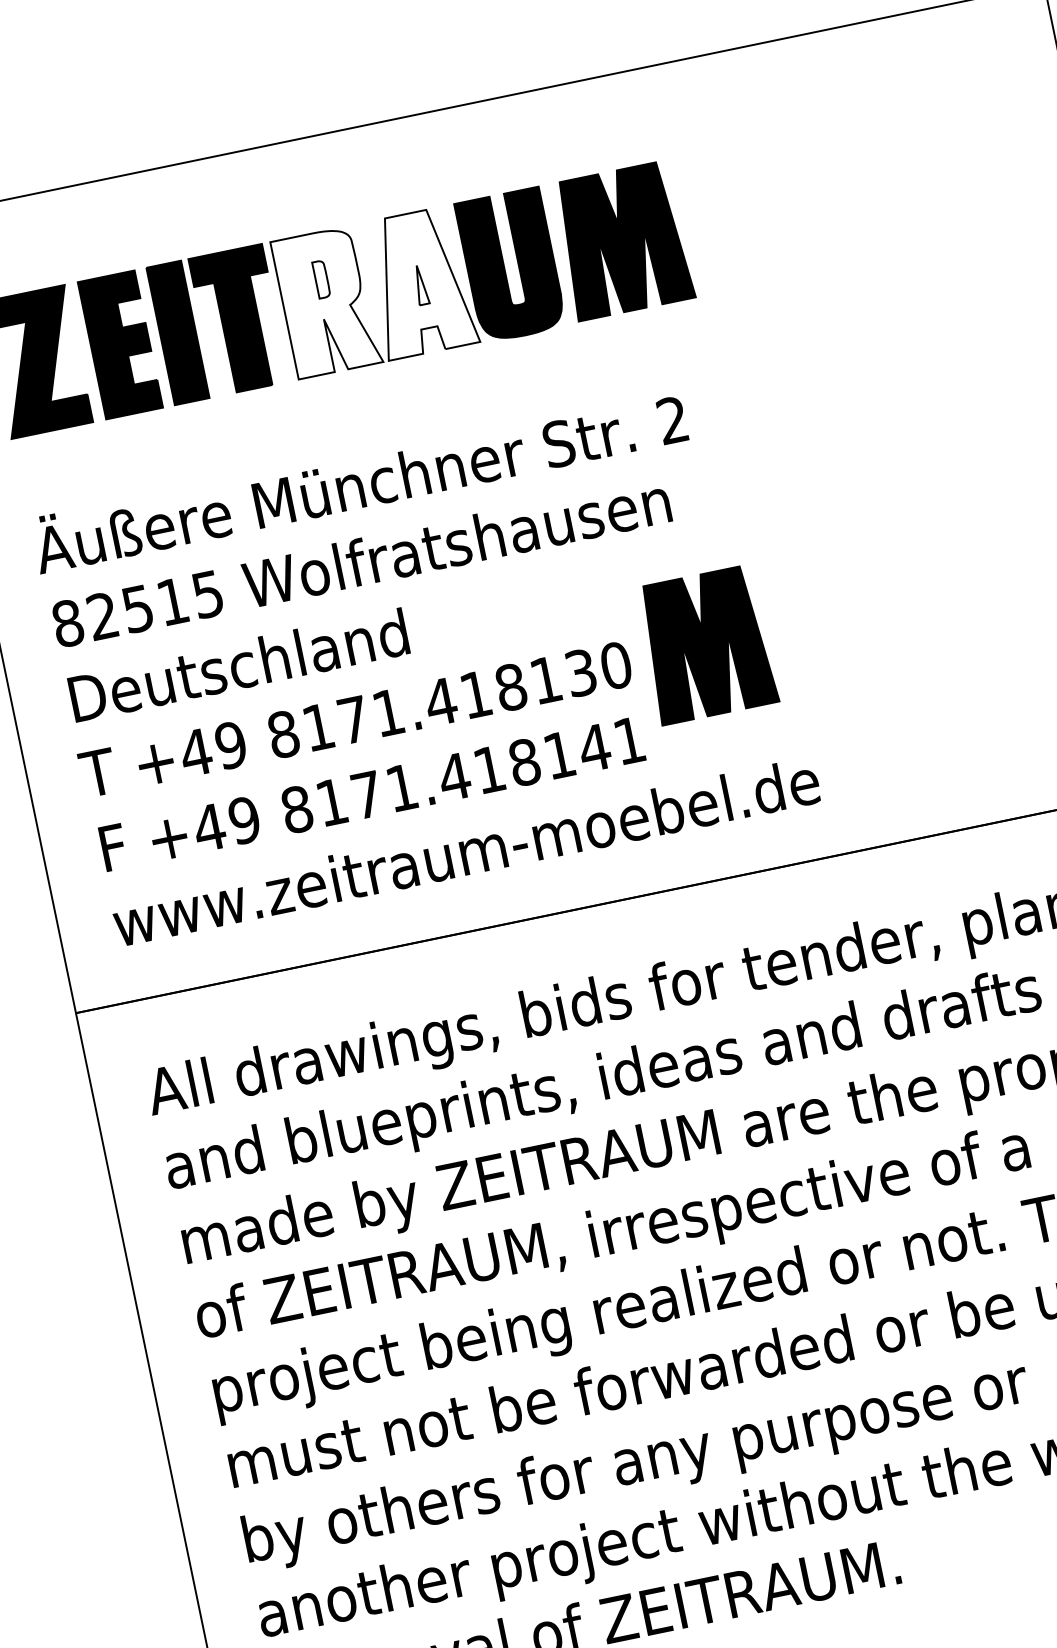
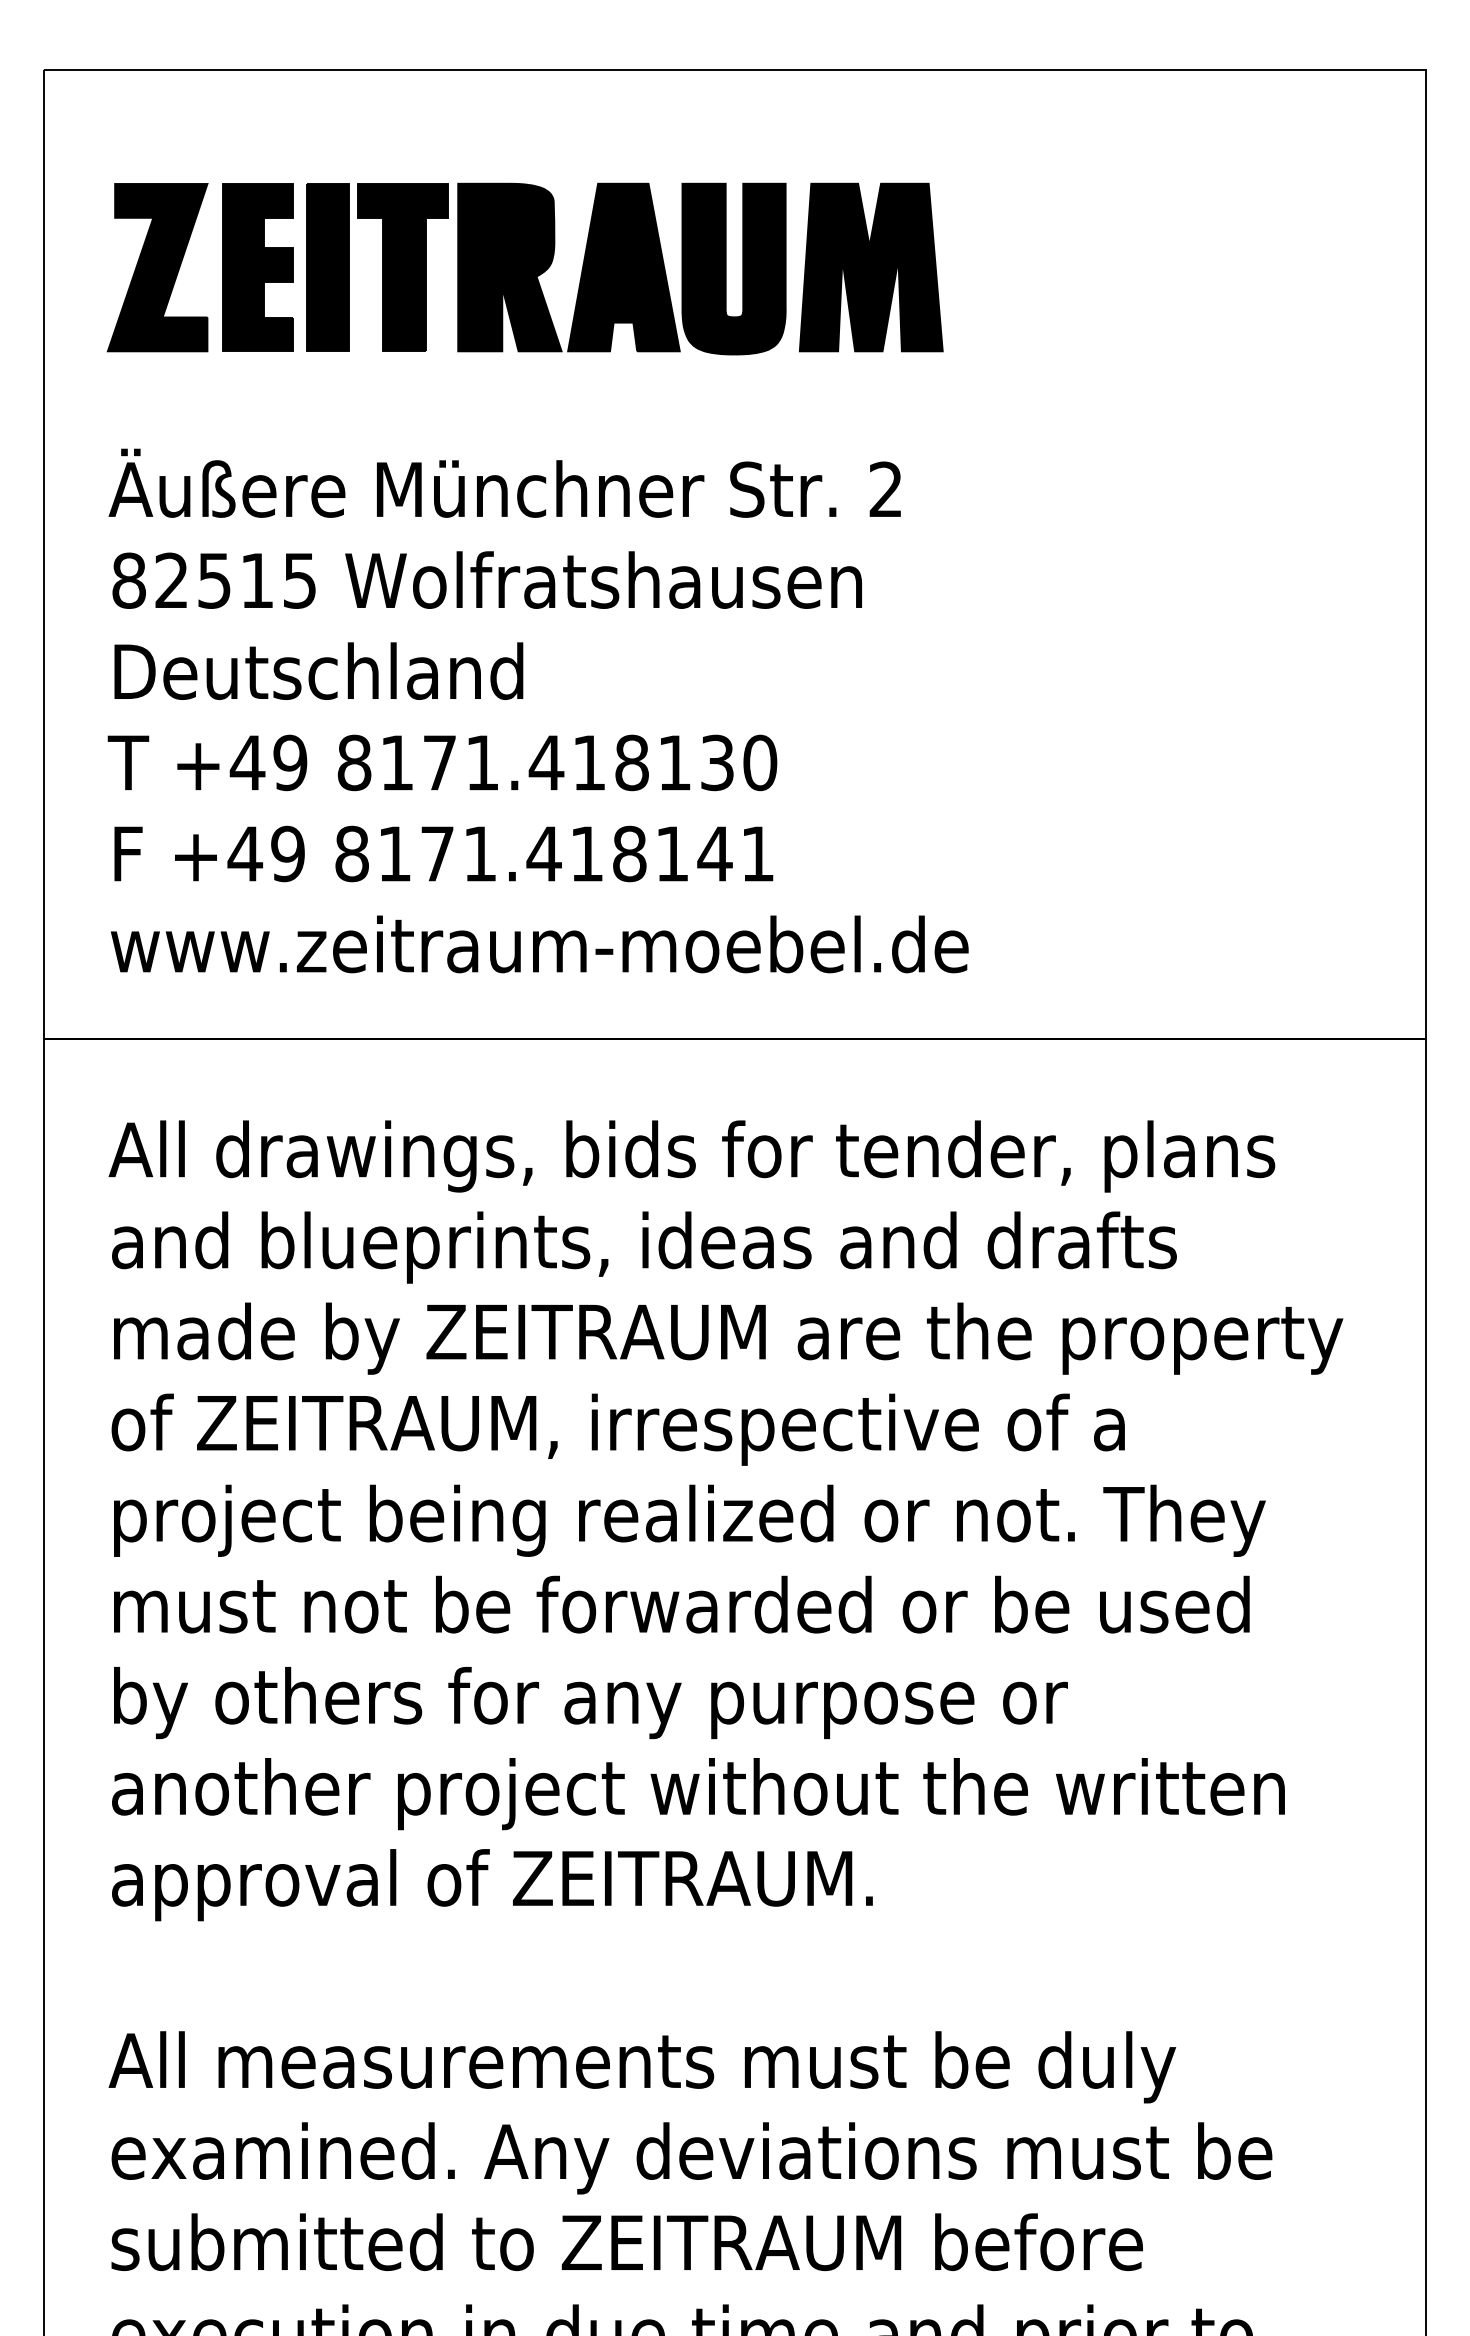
fill: (419, 282) -> (623, 267), added
fill: (326, 302) -> (509, 267), added
part: (706, 644) -> (871, 760), removed

